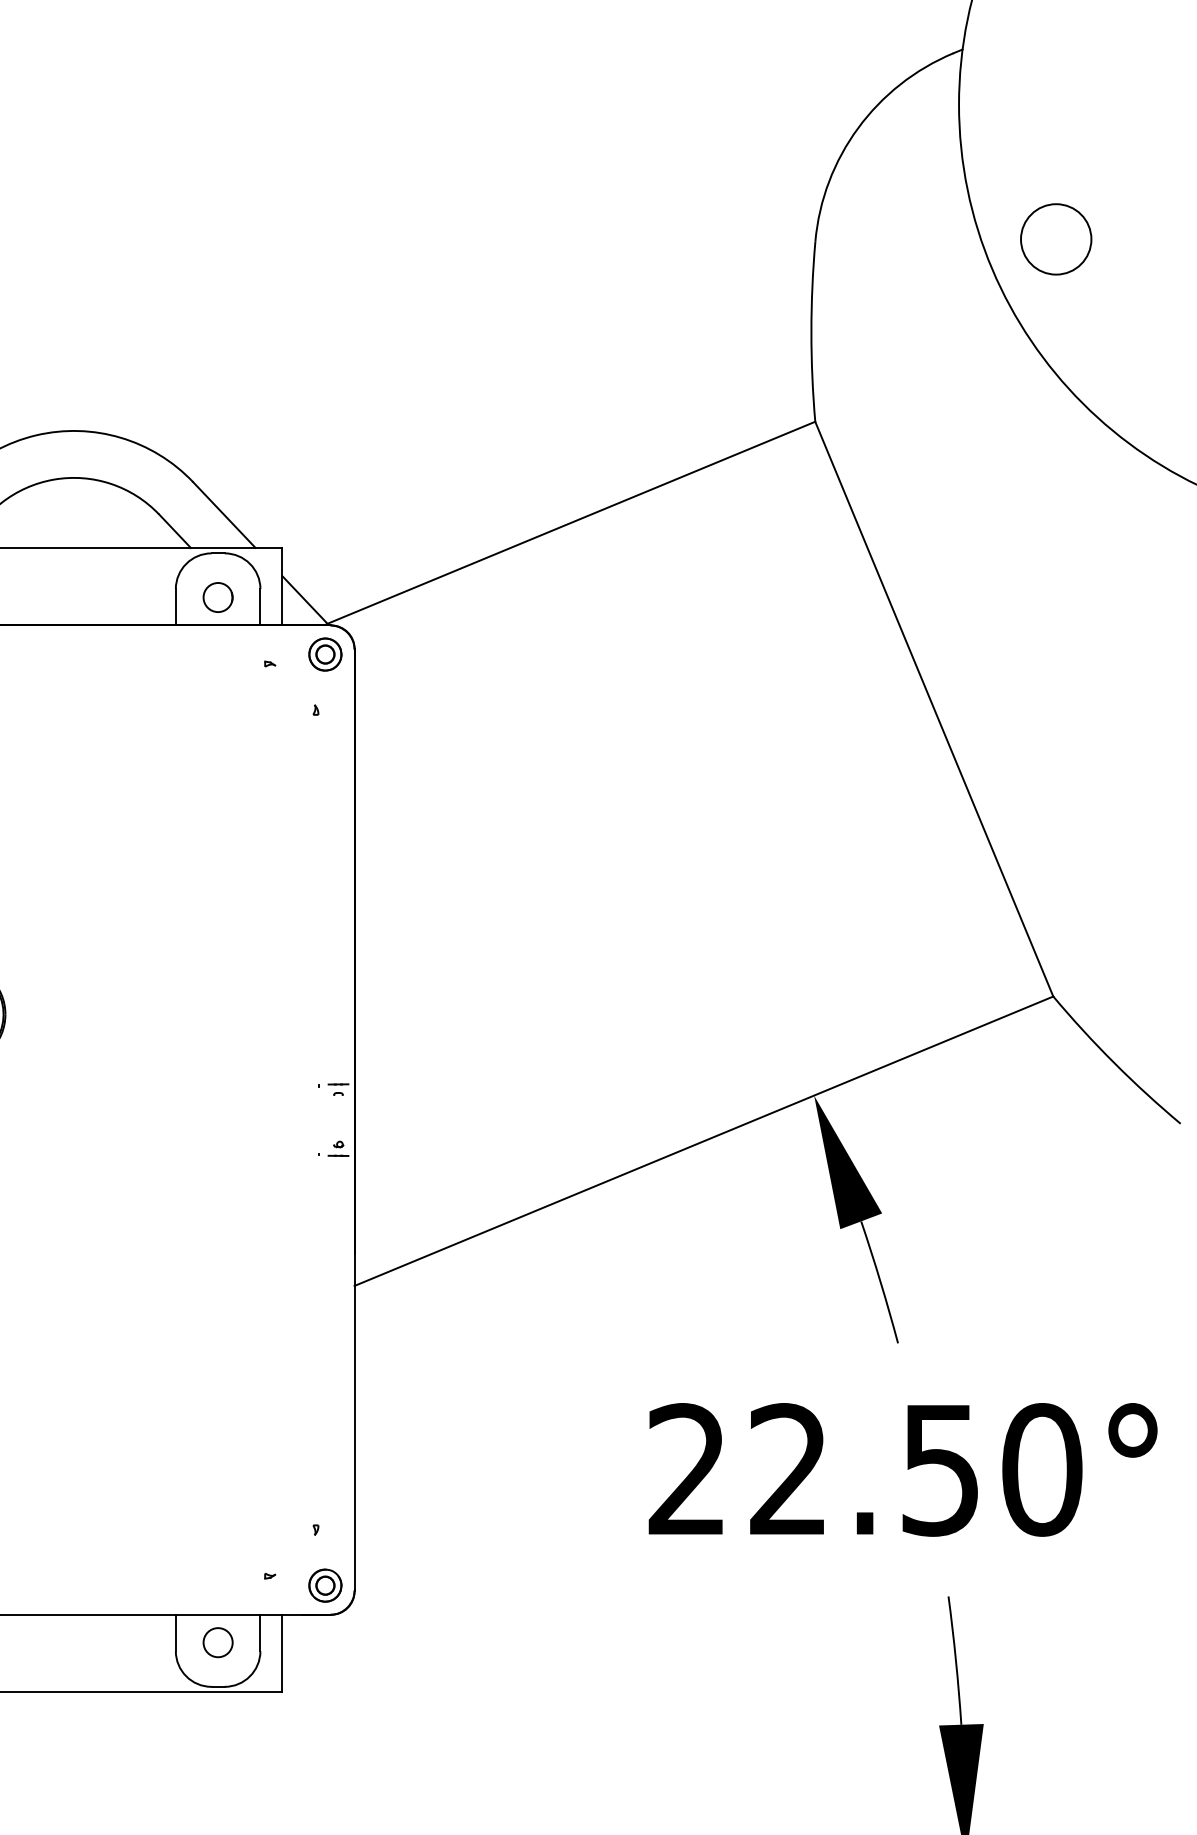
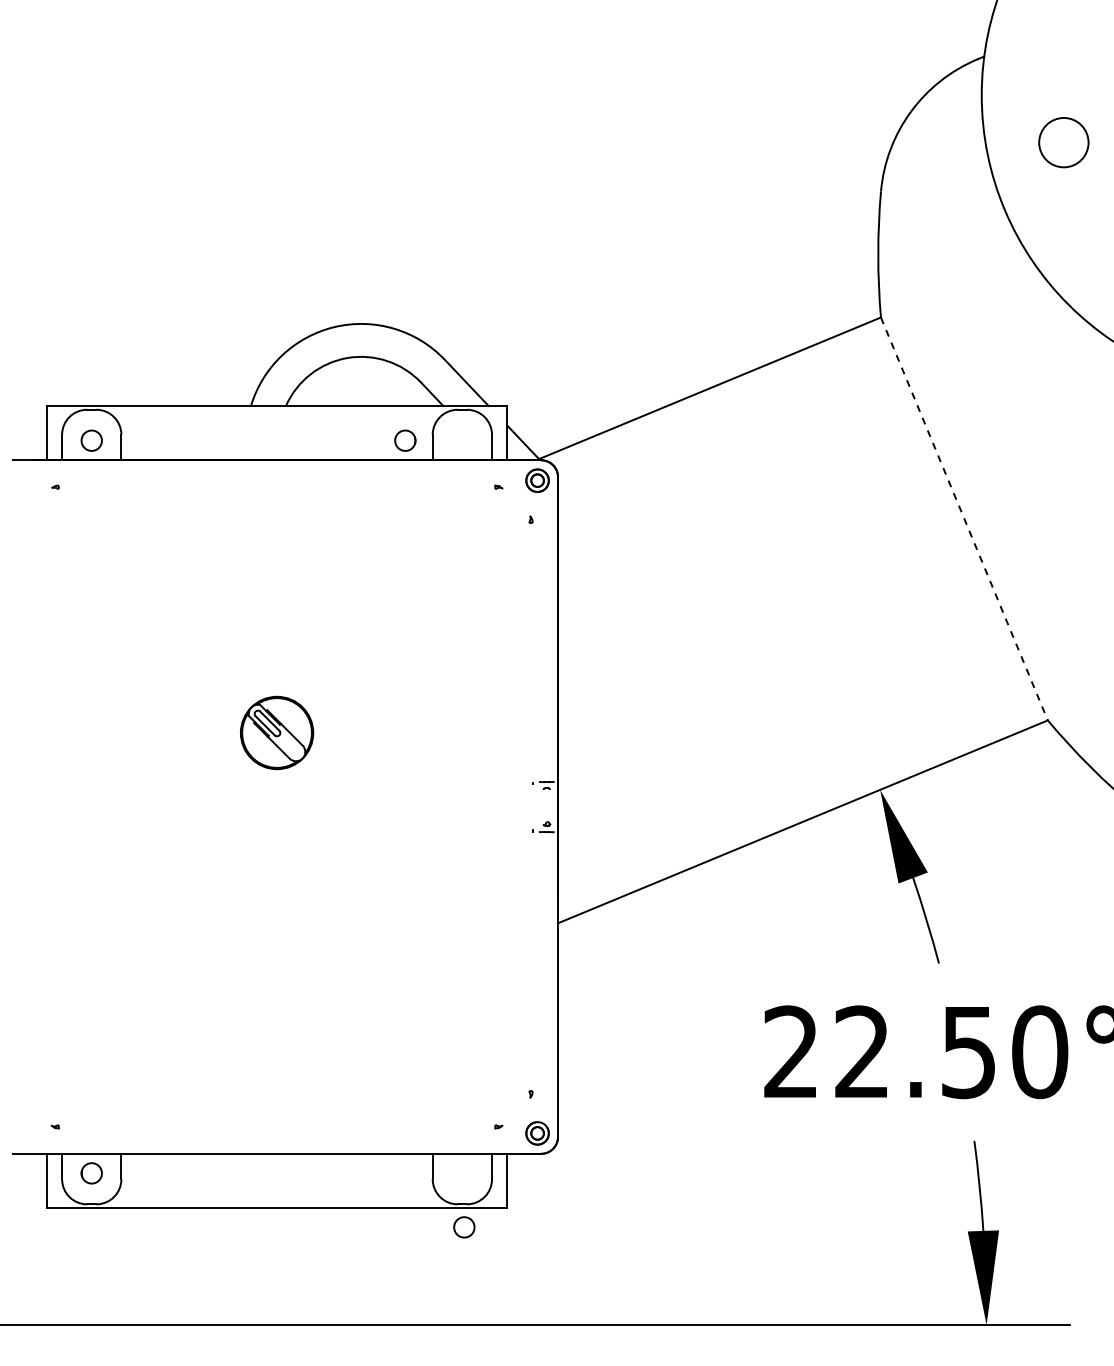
circle: (1055, 239) -> (1063, 142), moved
circle: (218, 597) -> (405, 440), moved
line: (934, 709) -> (964, 519), solid -> dashed
circle: (218, 1642) -> (464, 1227), moved

